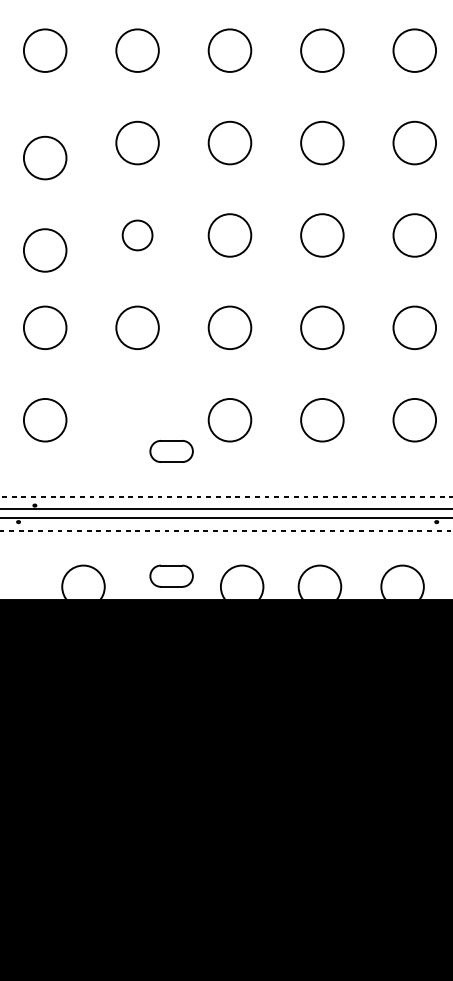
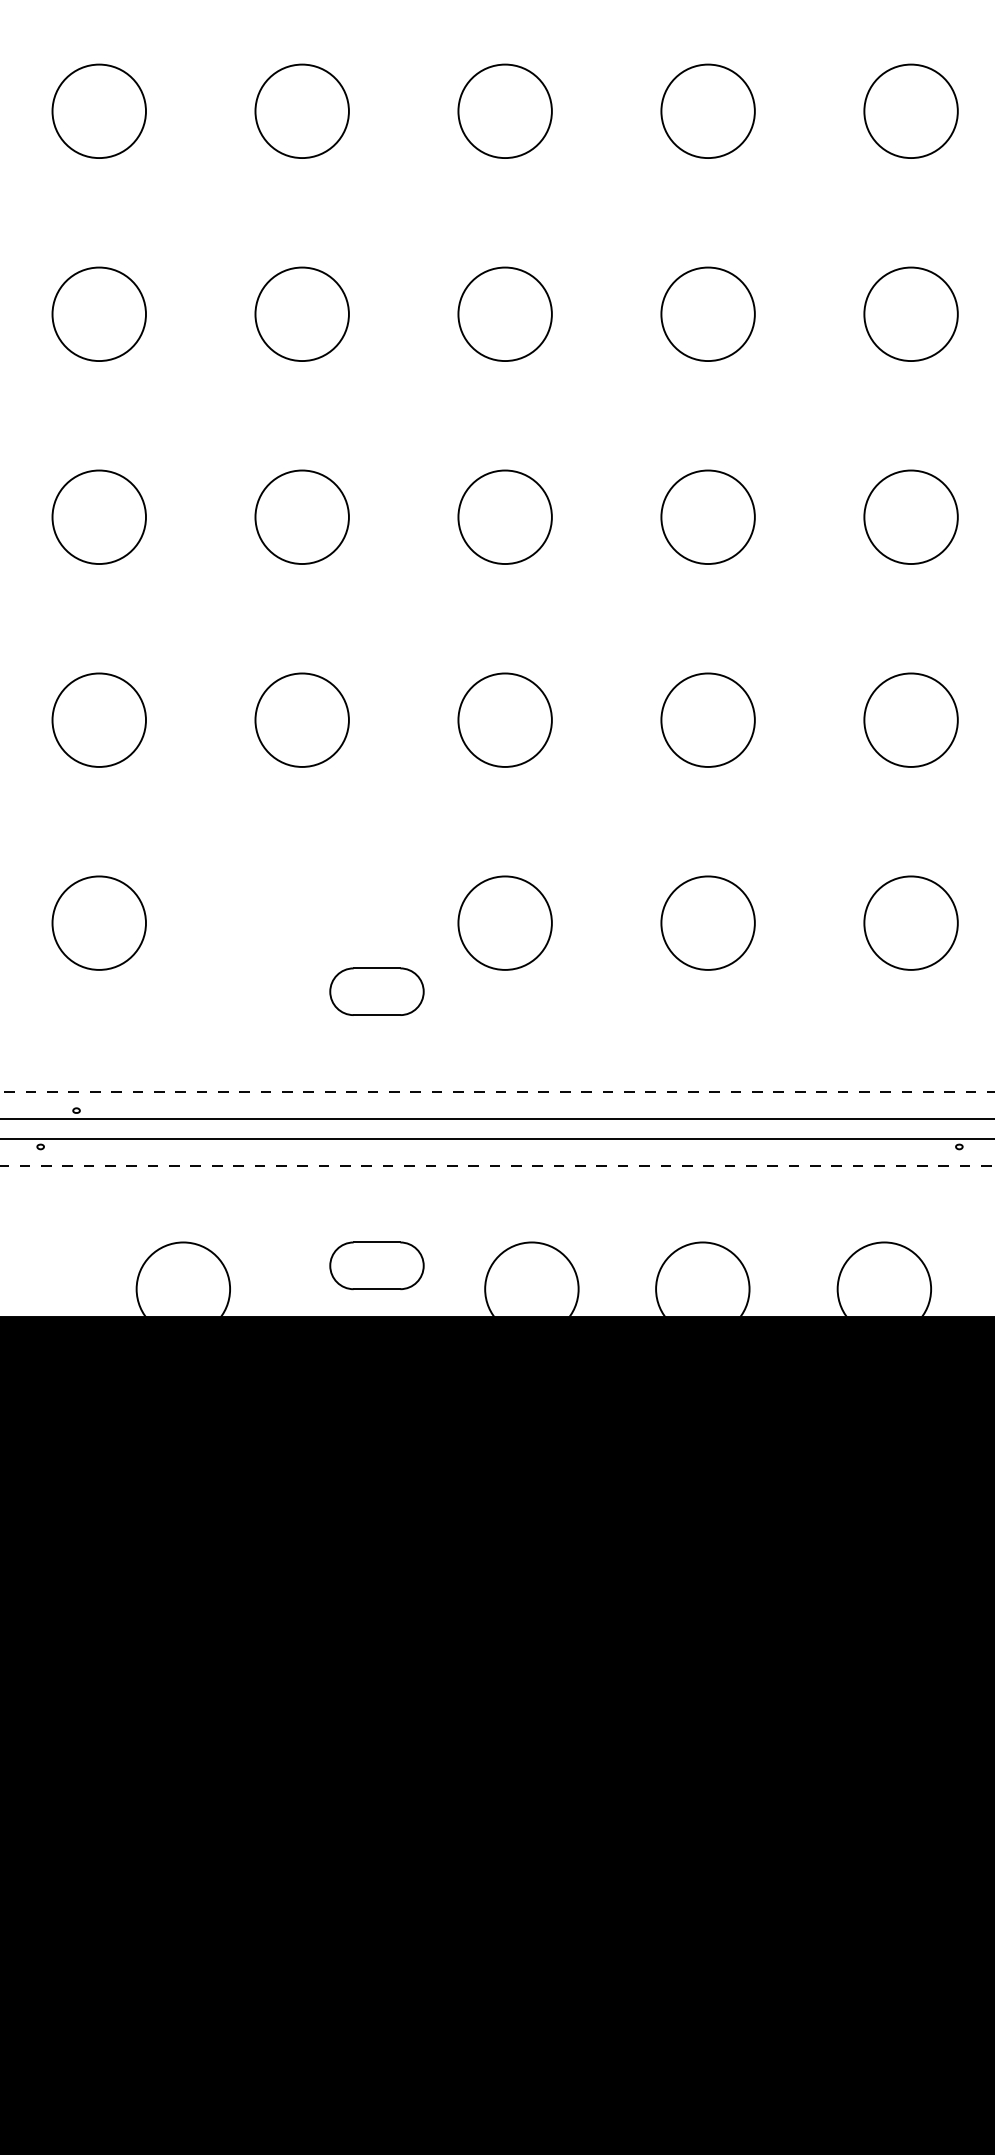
circle: (45, 157) -> (99, 313), moved
circle: (137, 235) -> (301, 517), size x1.43
circle: (45, 250) -> (99, 517), moved

